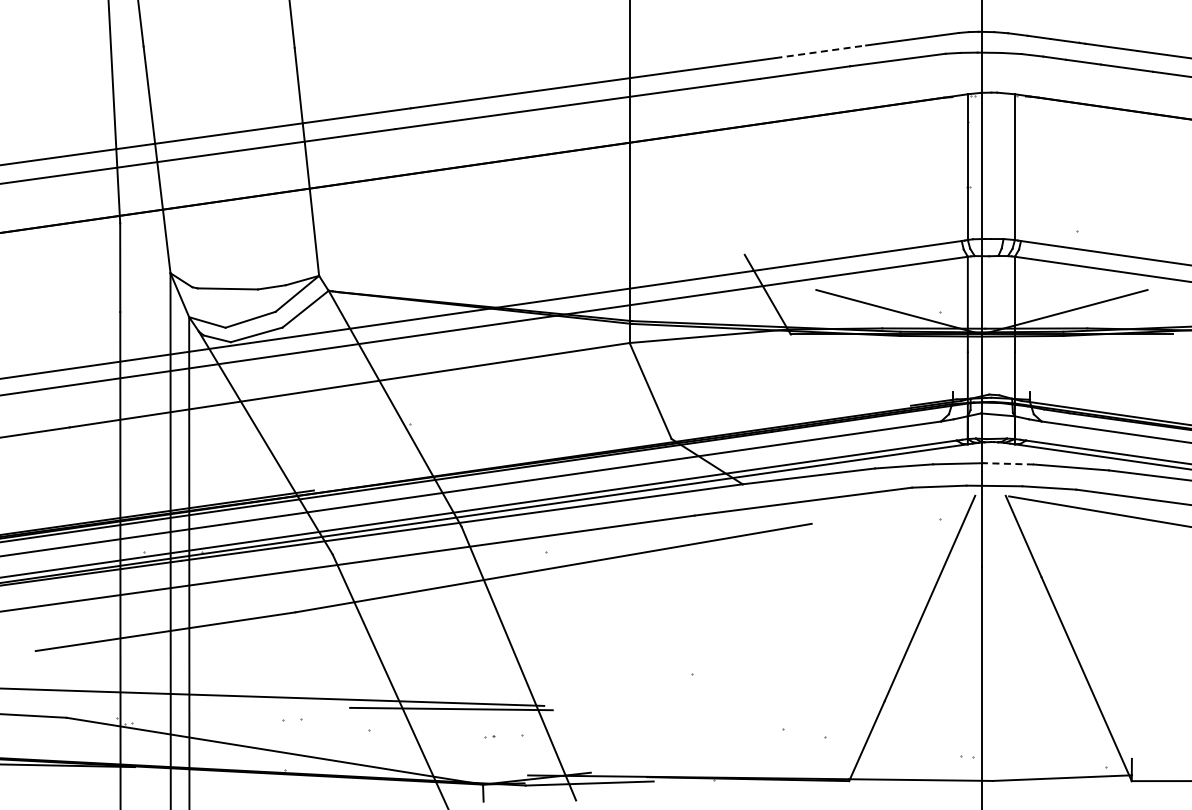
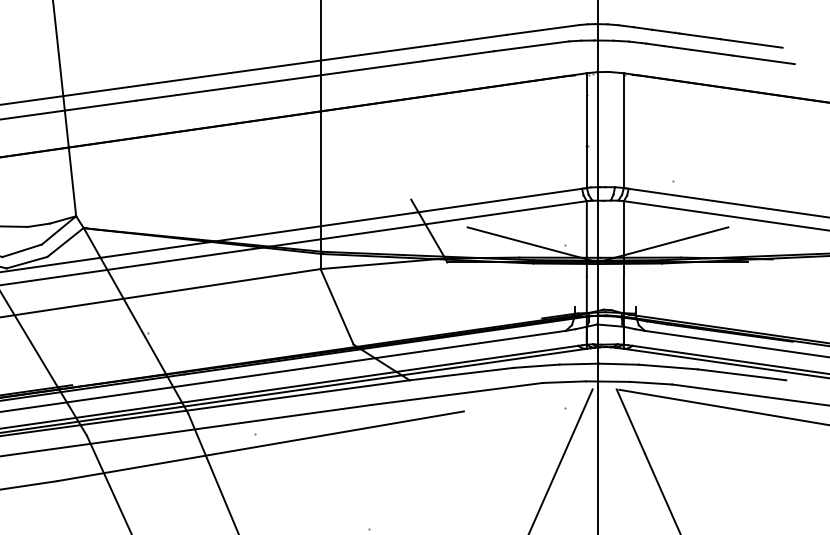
line: (820, 51) -> (470, 39), dashed -> solid
line: (1008, 463) -> (618, 363), dashed -> solid

